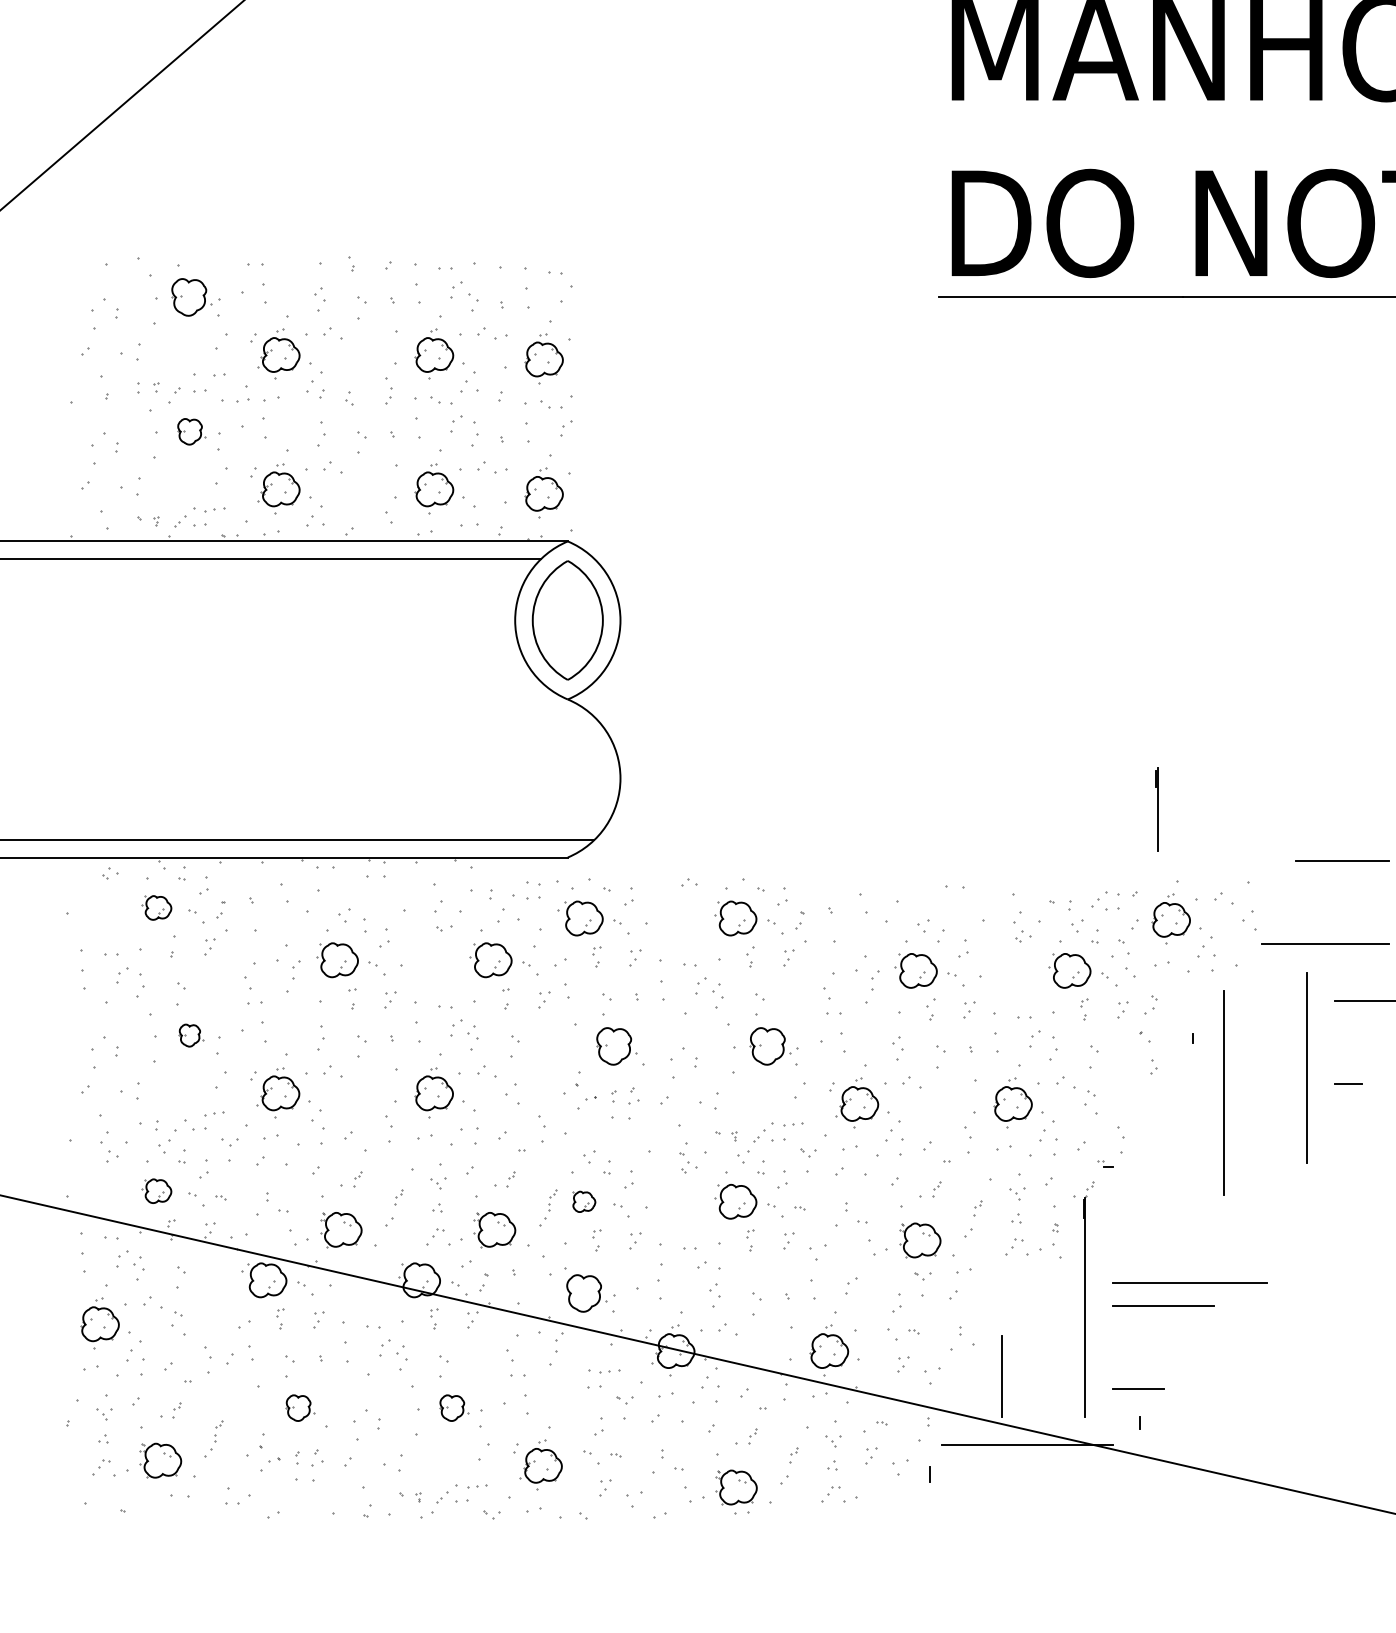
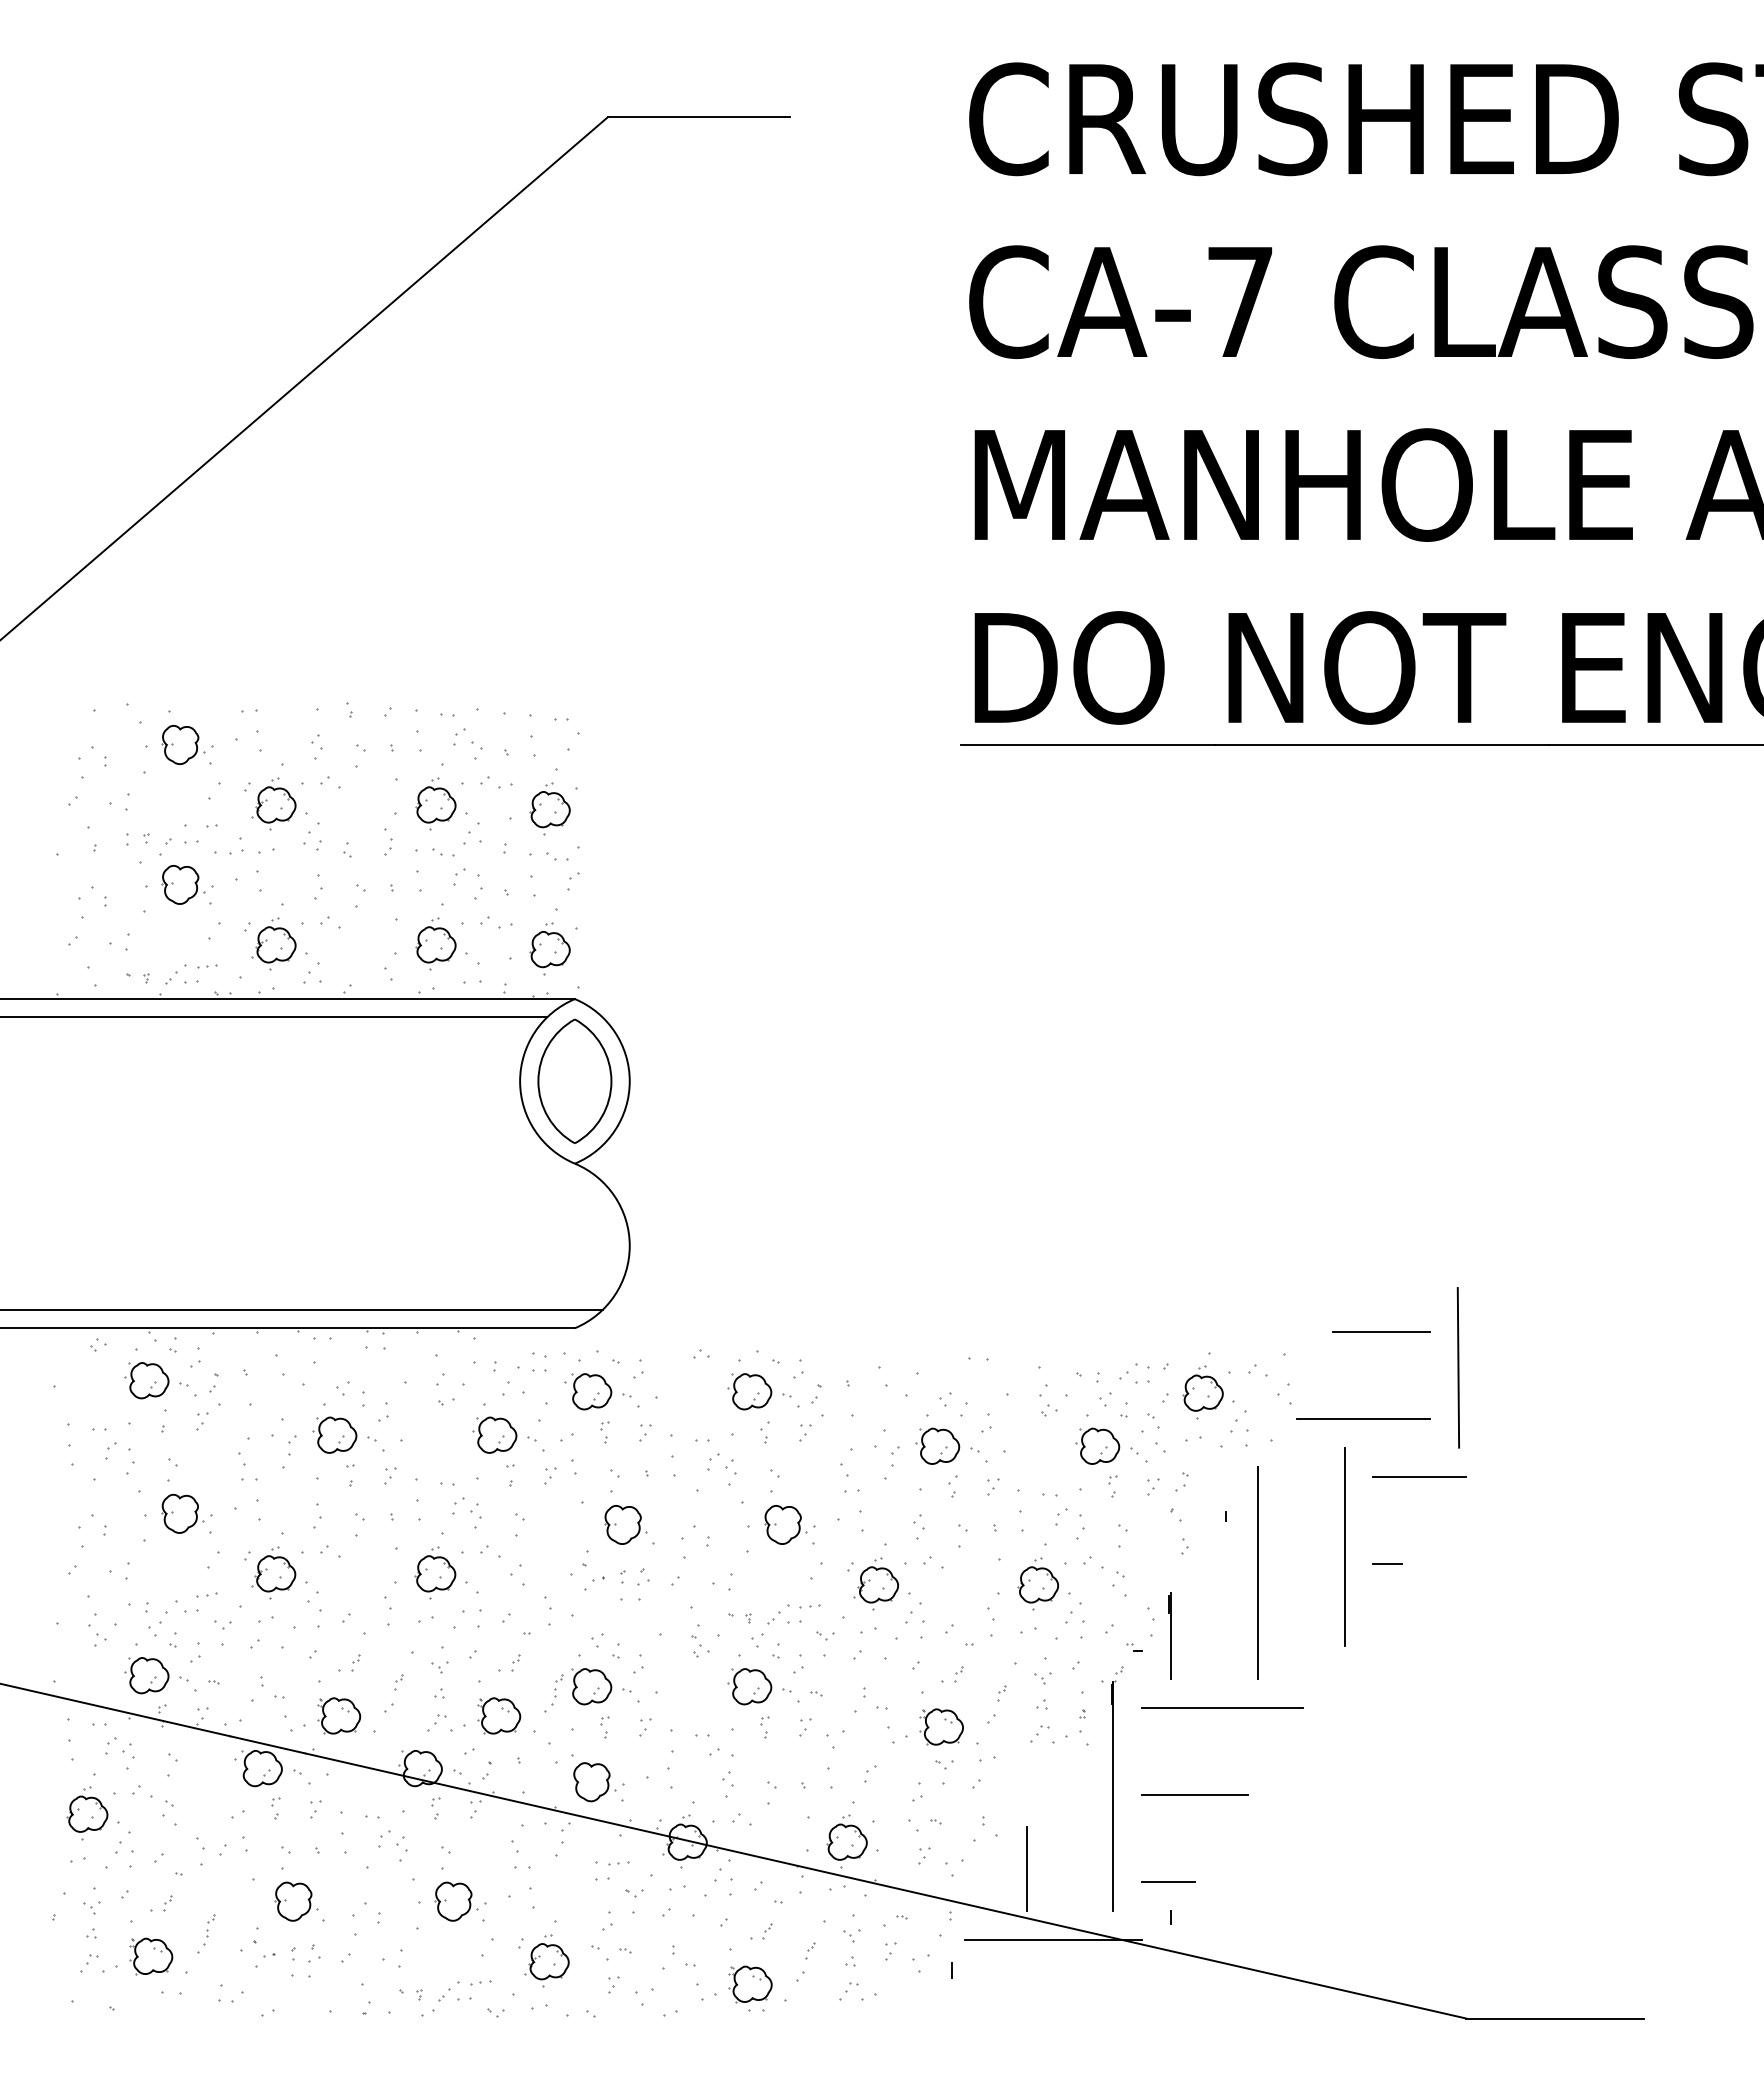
part: (191, 431) -> (183, 884), size x1.43
part: (1156, 808) -> (1169, 1635), moved
part: (156, 907) -> (146, 1380), size x1.43
part: (190, 1035) -> (182, 1513), size x1.67
part: (156, 1190) -> (146, 1675), size x1.43
part: (583, 1201) -> (591, 1686), size x1.67
line: (1189, 1282) -> (1222, 1707), moved
part: (300, 1408) -> (296, 1901), size x1.43
part: (454, 1408) -> (456, 1901), size x1.43

